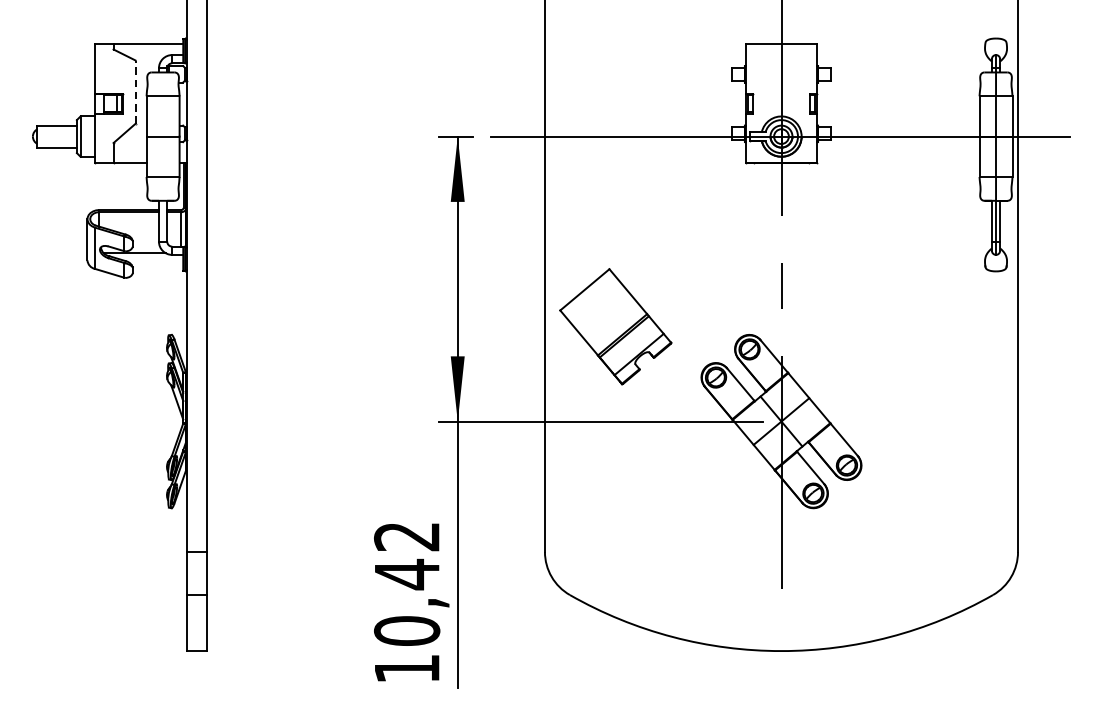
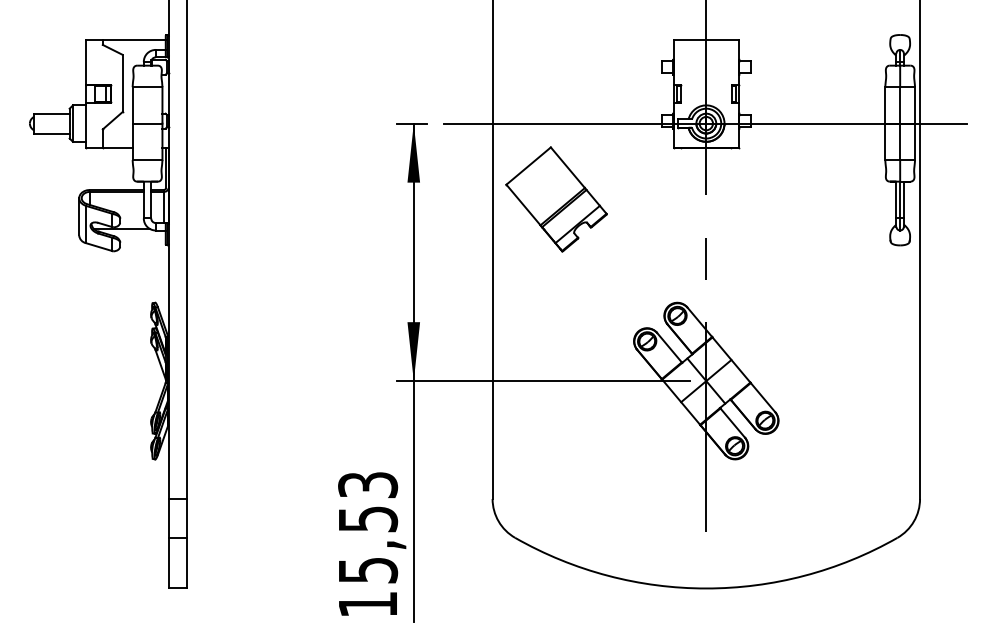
line: (135, 92) -> (122, 83), dashed -> solid
part: (615, 326) -> (556, 199), moved
text: (407, 583) -> (368, 527), 10,42 -> 15,53

